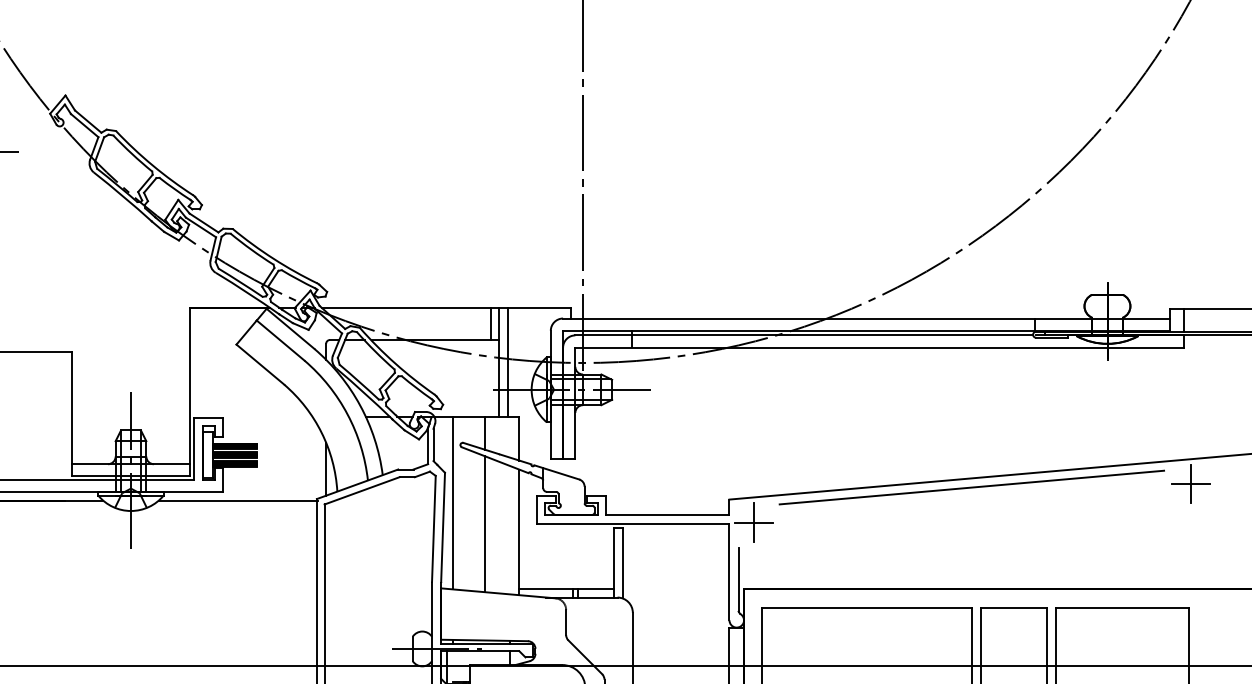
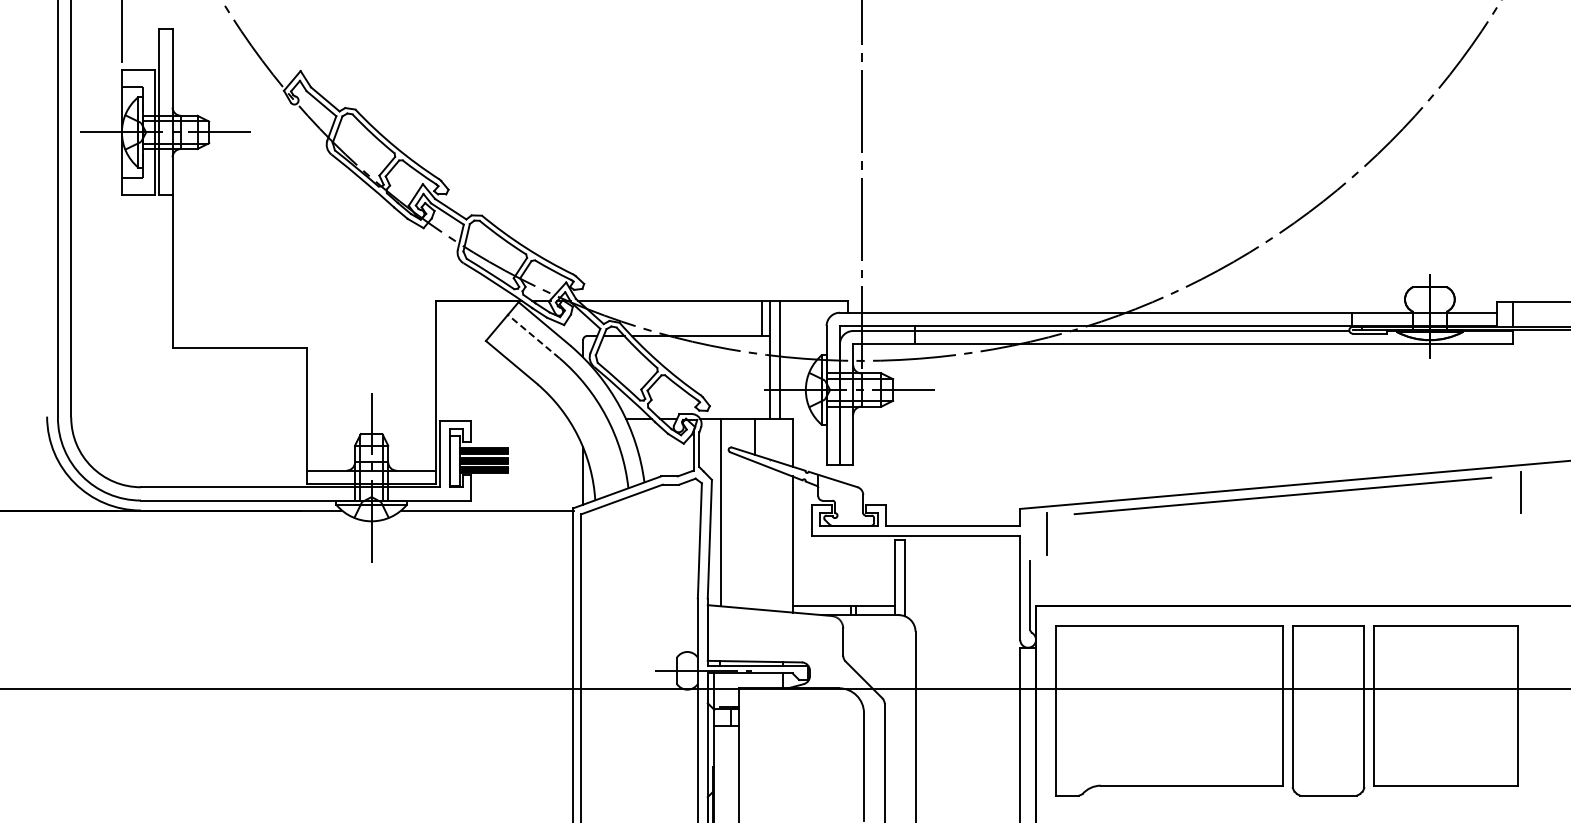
line: (280, 340) -> (533, 336), solid -> dashed
line: (1191, 484) -> (1520, 492), removed
line: (753, 522) -> (1046, 533), removed
line: (485, 524) -> (755, 535), removed

